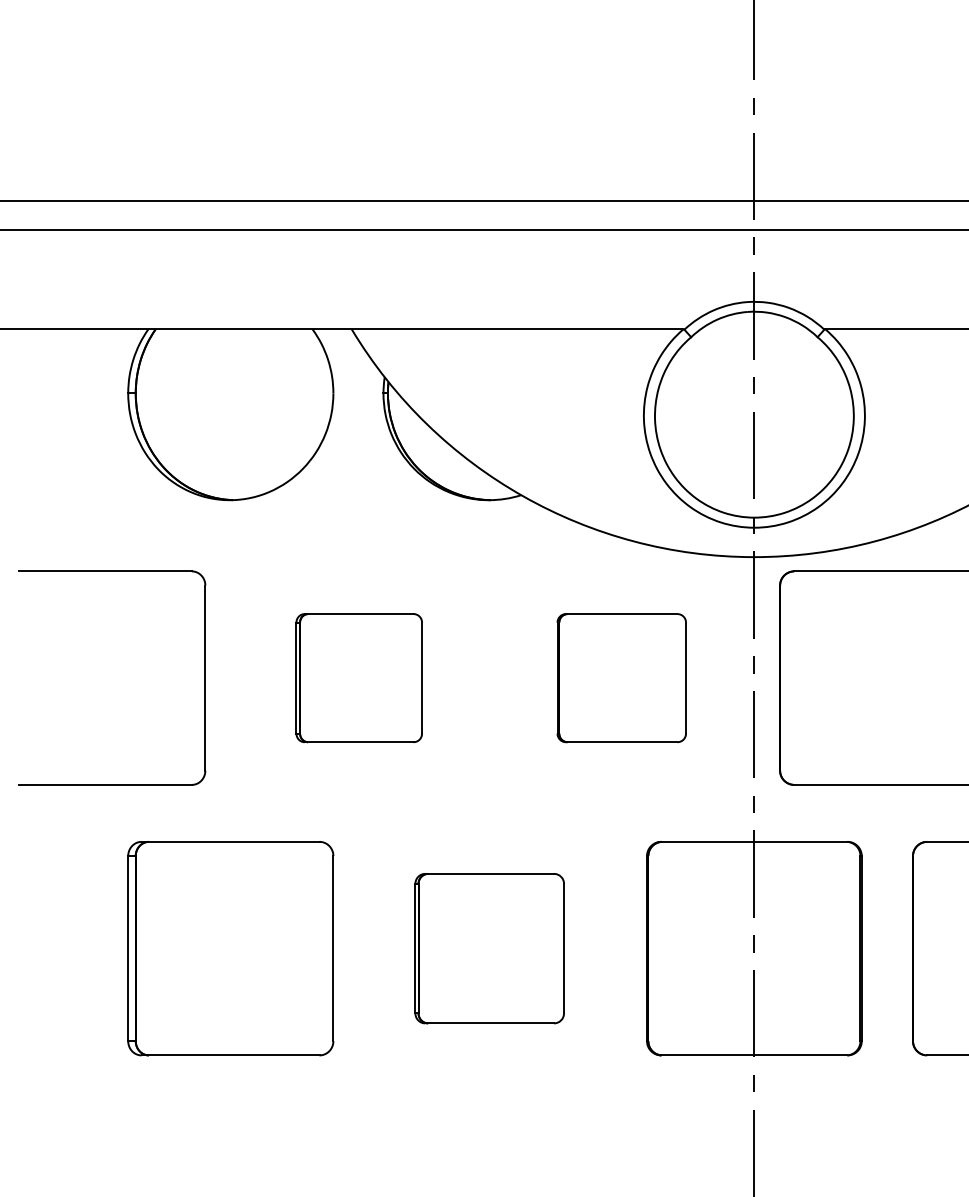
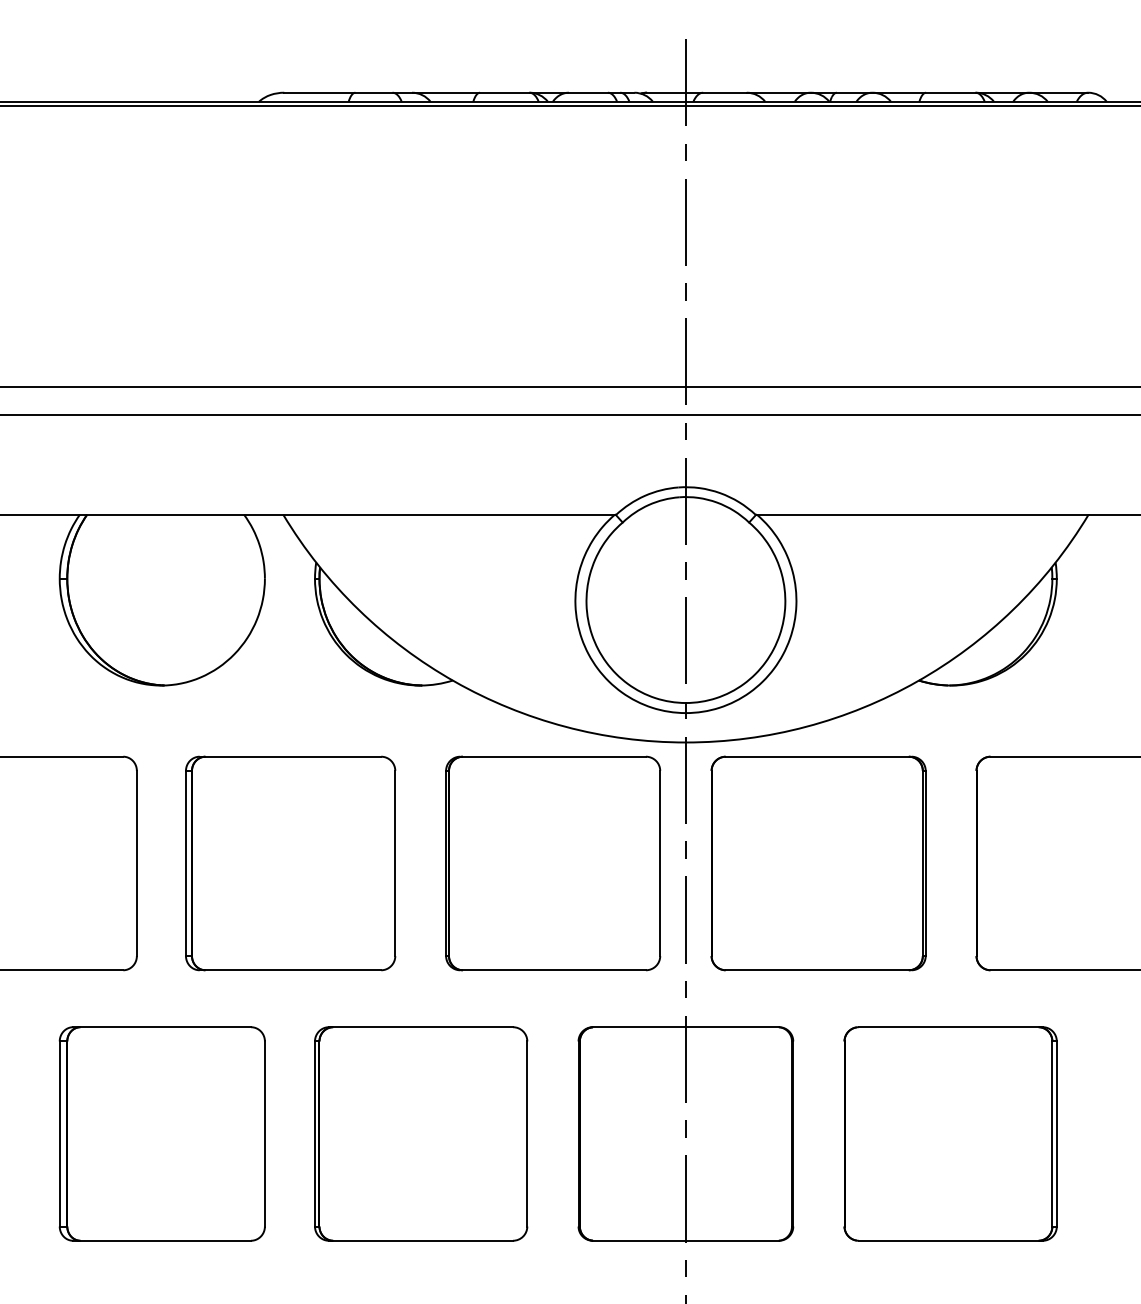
part: (358, 678) -> (290, 863), size x1.67
part: (621, 678) -> (553, 863), size x1.67
part: (489, 948) -> (421, 1133), size x1.43

